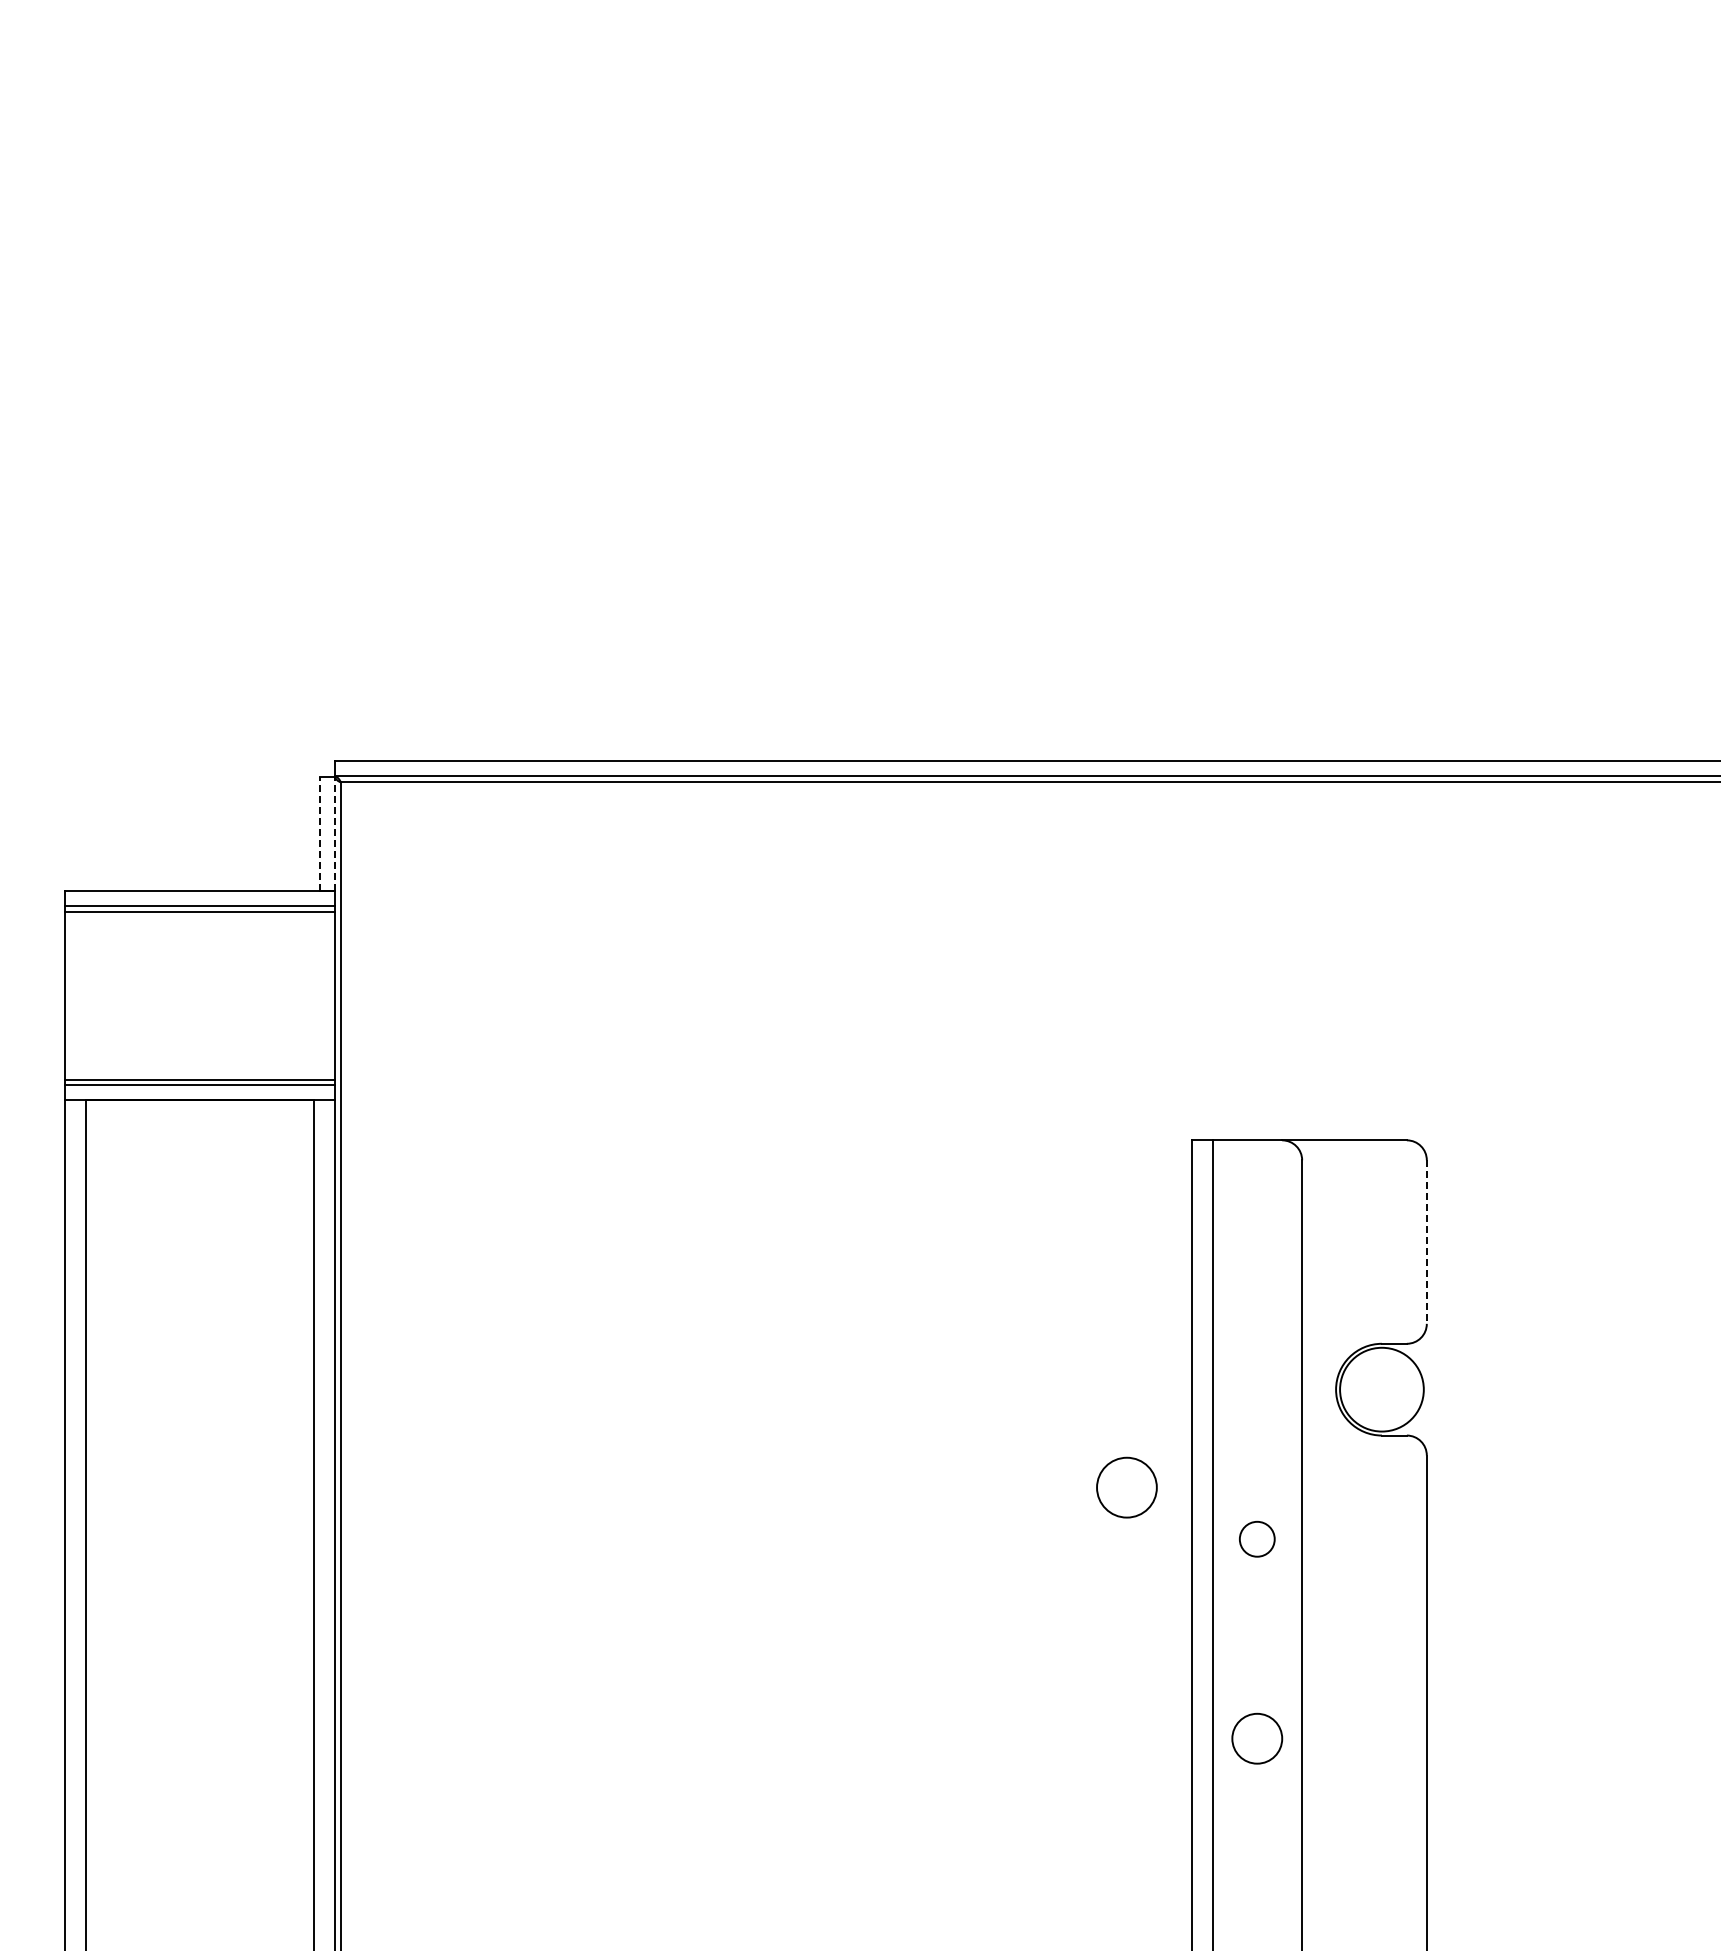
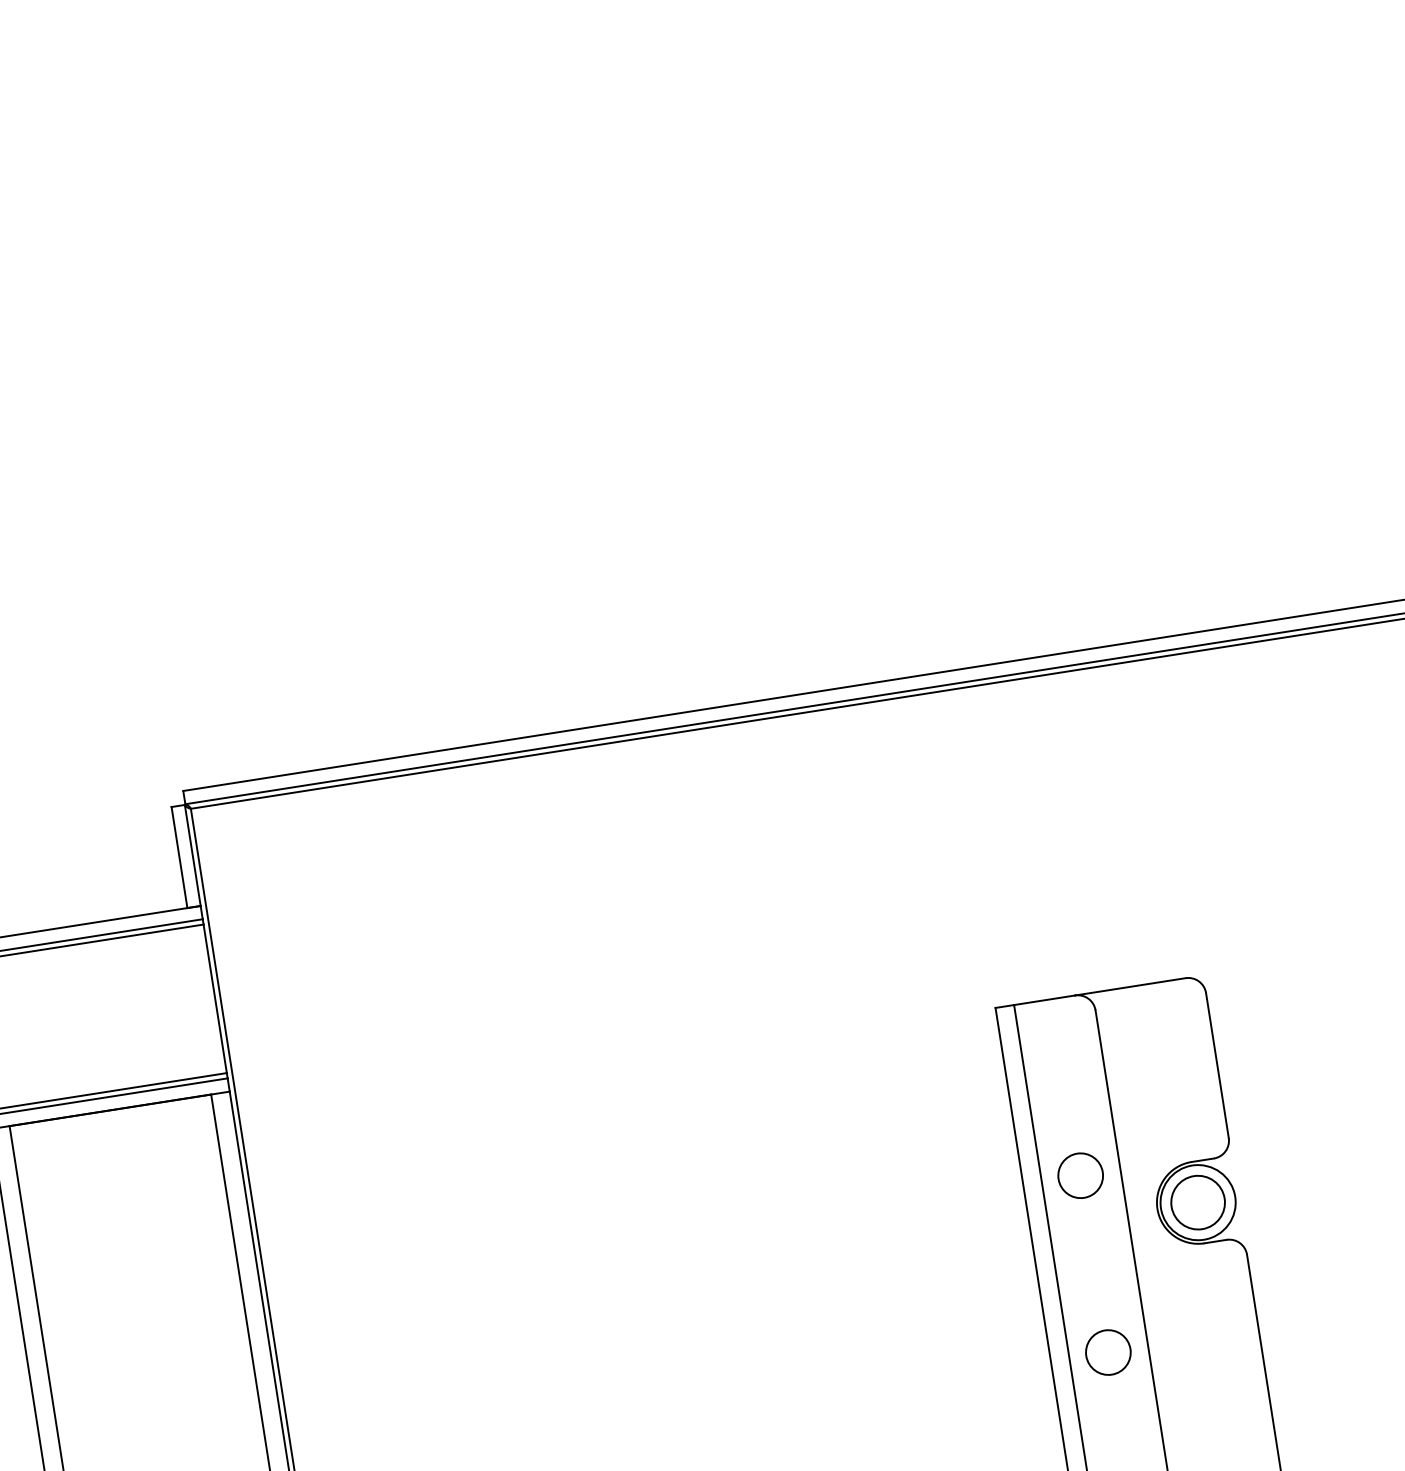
line: (319, 834) -> (179, 858), dashed -> solid
line: (334, 834) -> (192, 855), dashed -> solid
line: (1426, 1242) -> (1217, 1066), dashed -> solid
circle: (1257, 1339) -> (1080, 1175), added
circle: (1126, 1487) -> (1197, 1202), moved
circle: (1257, 1539) -> (1108, 1352), size x1.43

